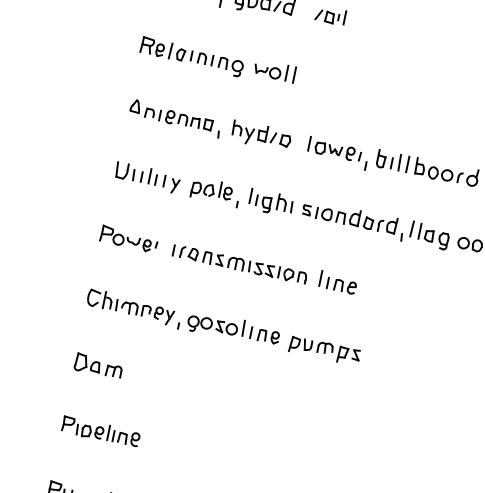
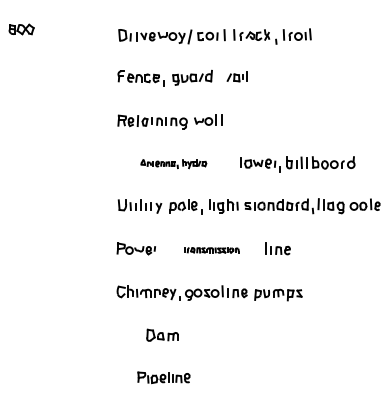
part: (210, 124) -> (173, 163), size x0.6
part: (239, 264) -> (211, 250), size x0.6
part: (98, 364) -> (162, 334), moved
part: (100, 431) -> (163, 377), moved

